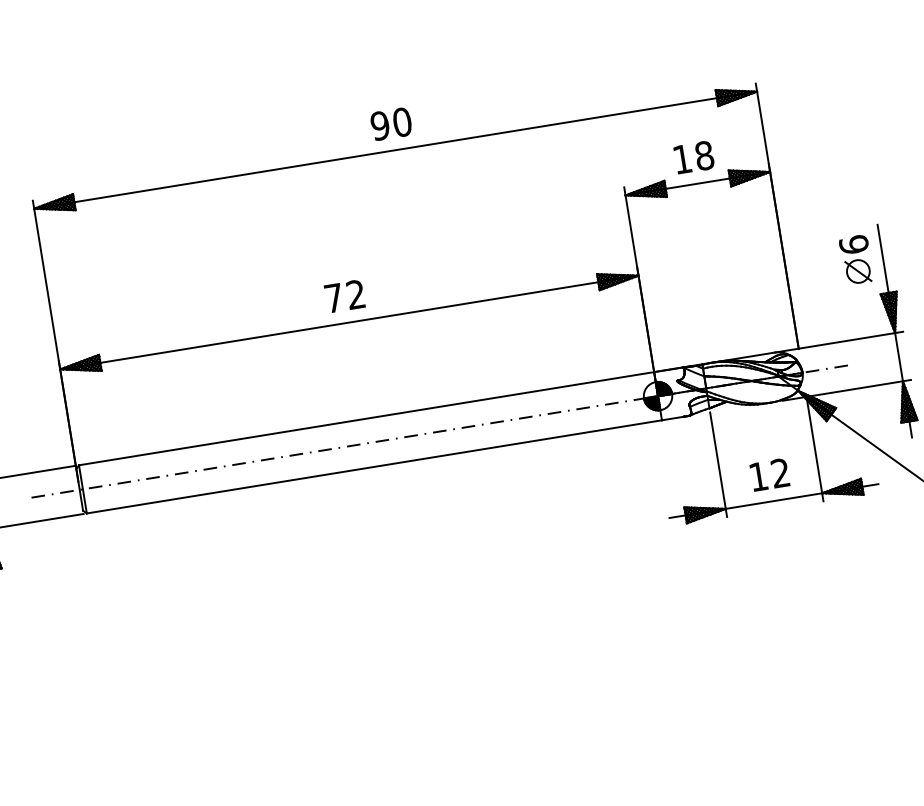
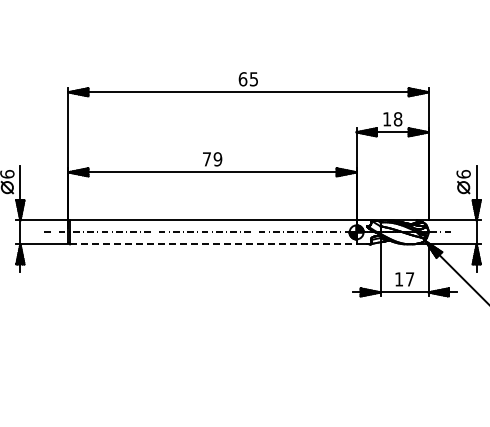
text: (391, 124) -> (248, 79), 90 -> 65
text: (355, 295) -> (217, 159), 72 -> 79
line: (374, 467) -> (213, 244), solid -> dashed
text: (781, 473) -> (410, 279), 12 -> 17

